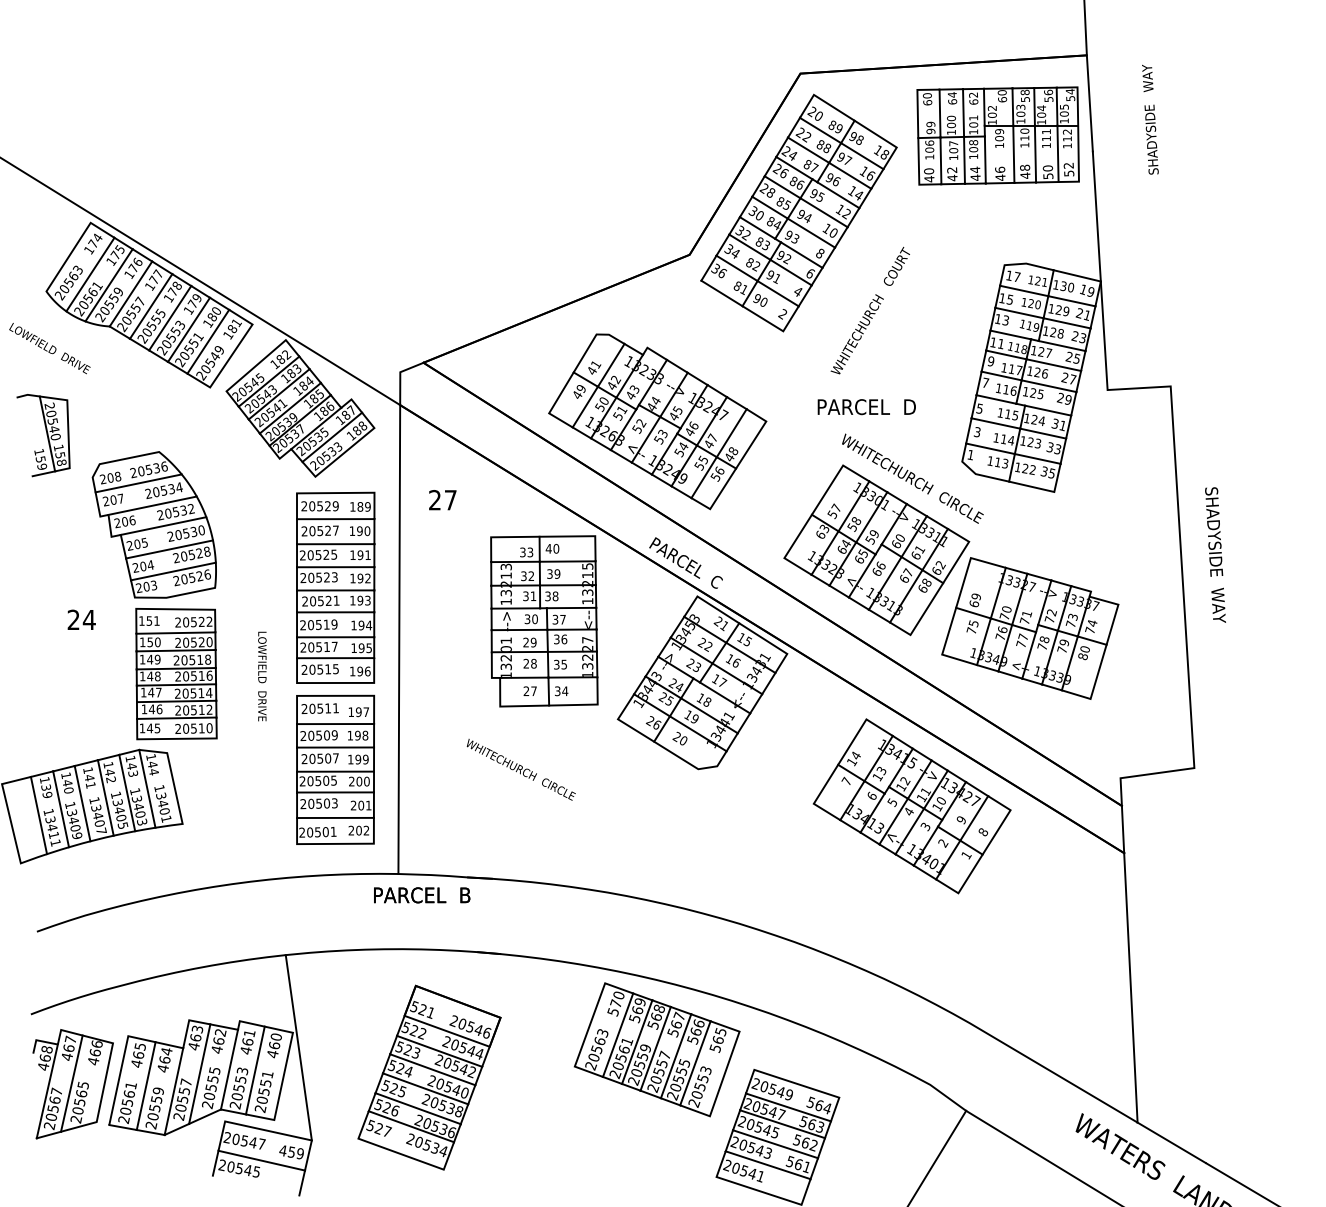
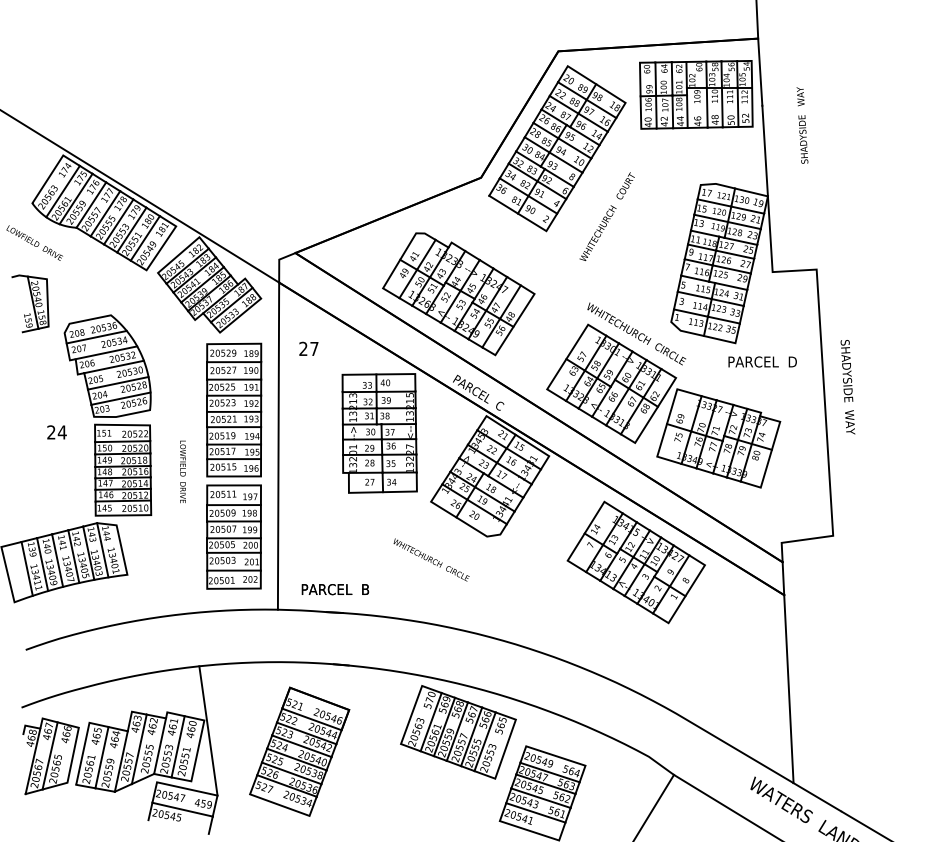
text: (1150, 119) -> (802, 125), moved
text: (866, 406) -> (762, 361), moved
text: (521, 769) -> (431, 559), moved
text: (422, 895) -> (335, 589), moved

